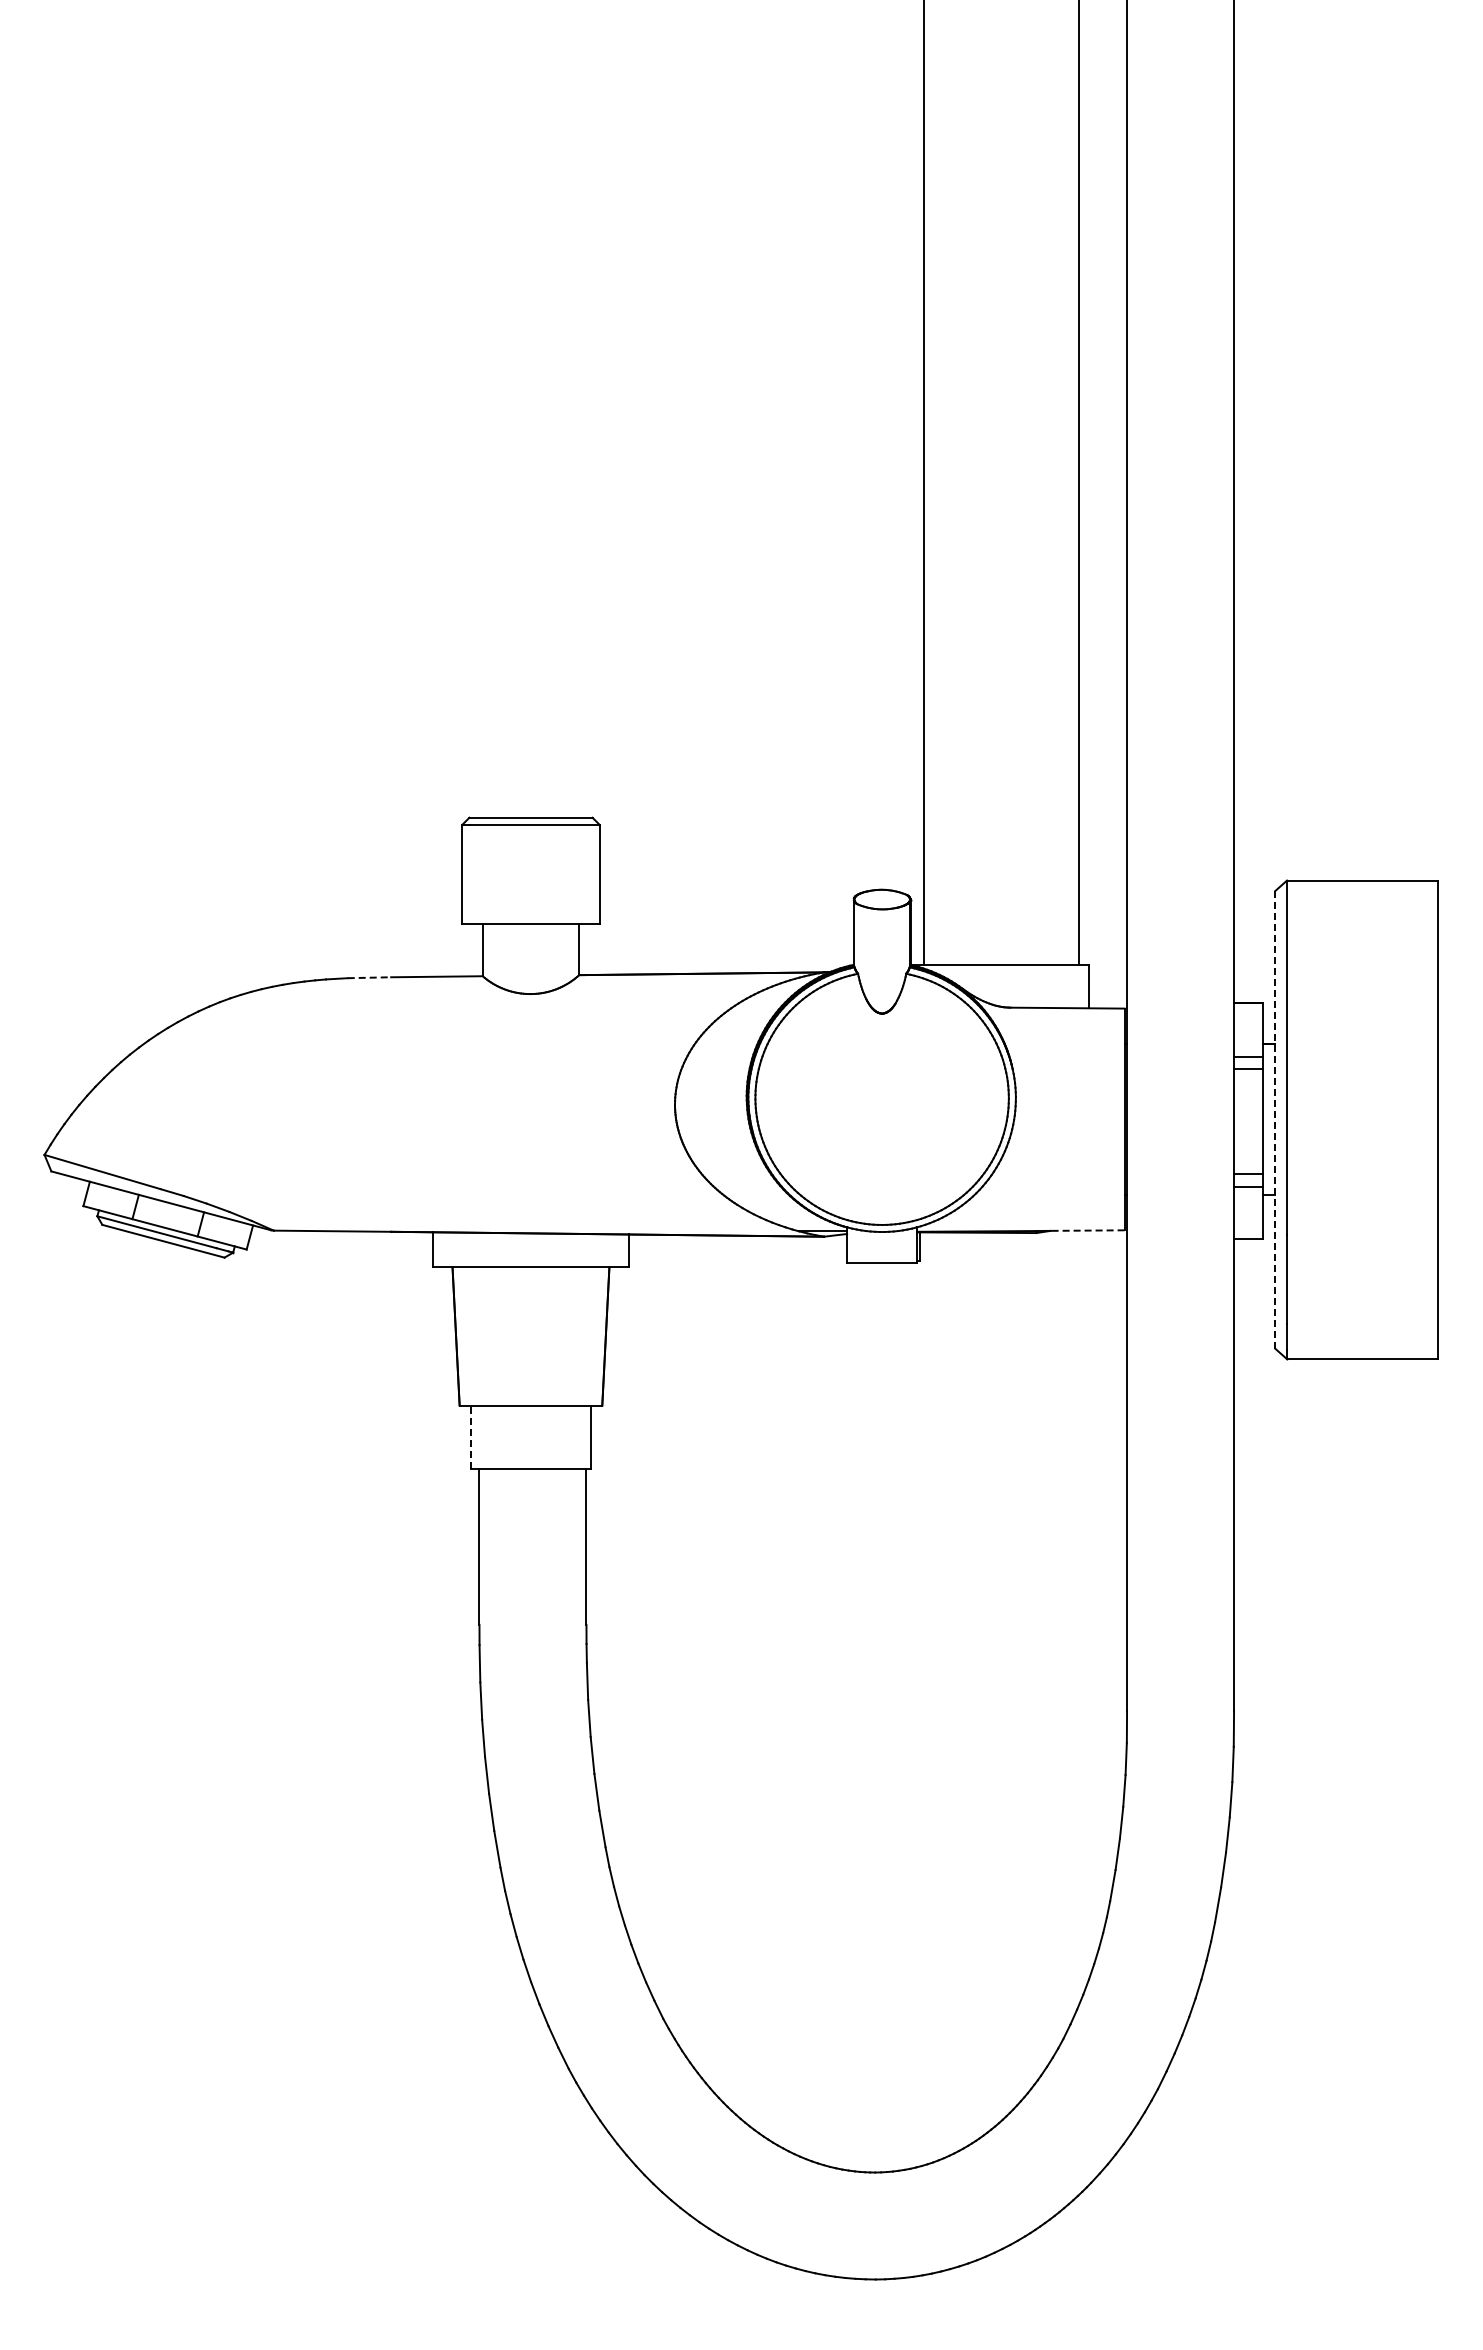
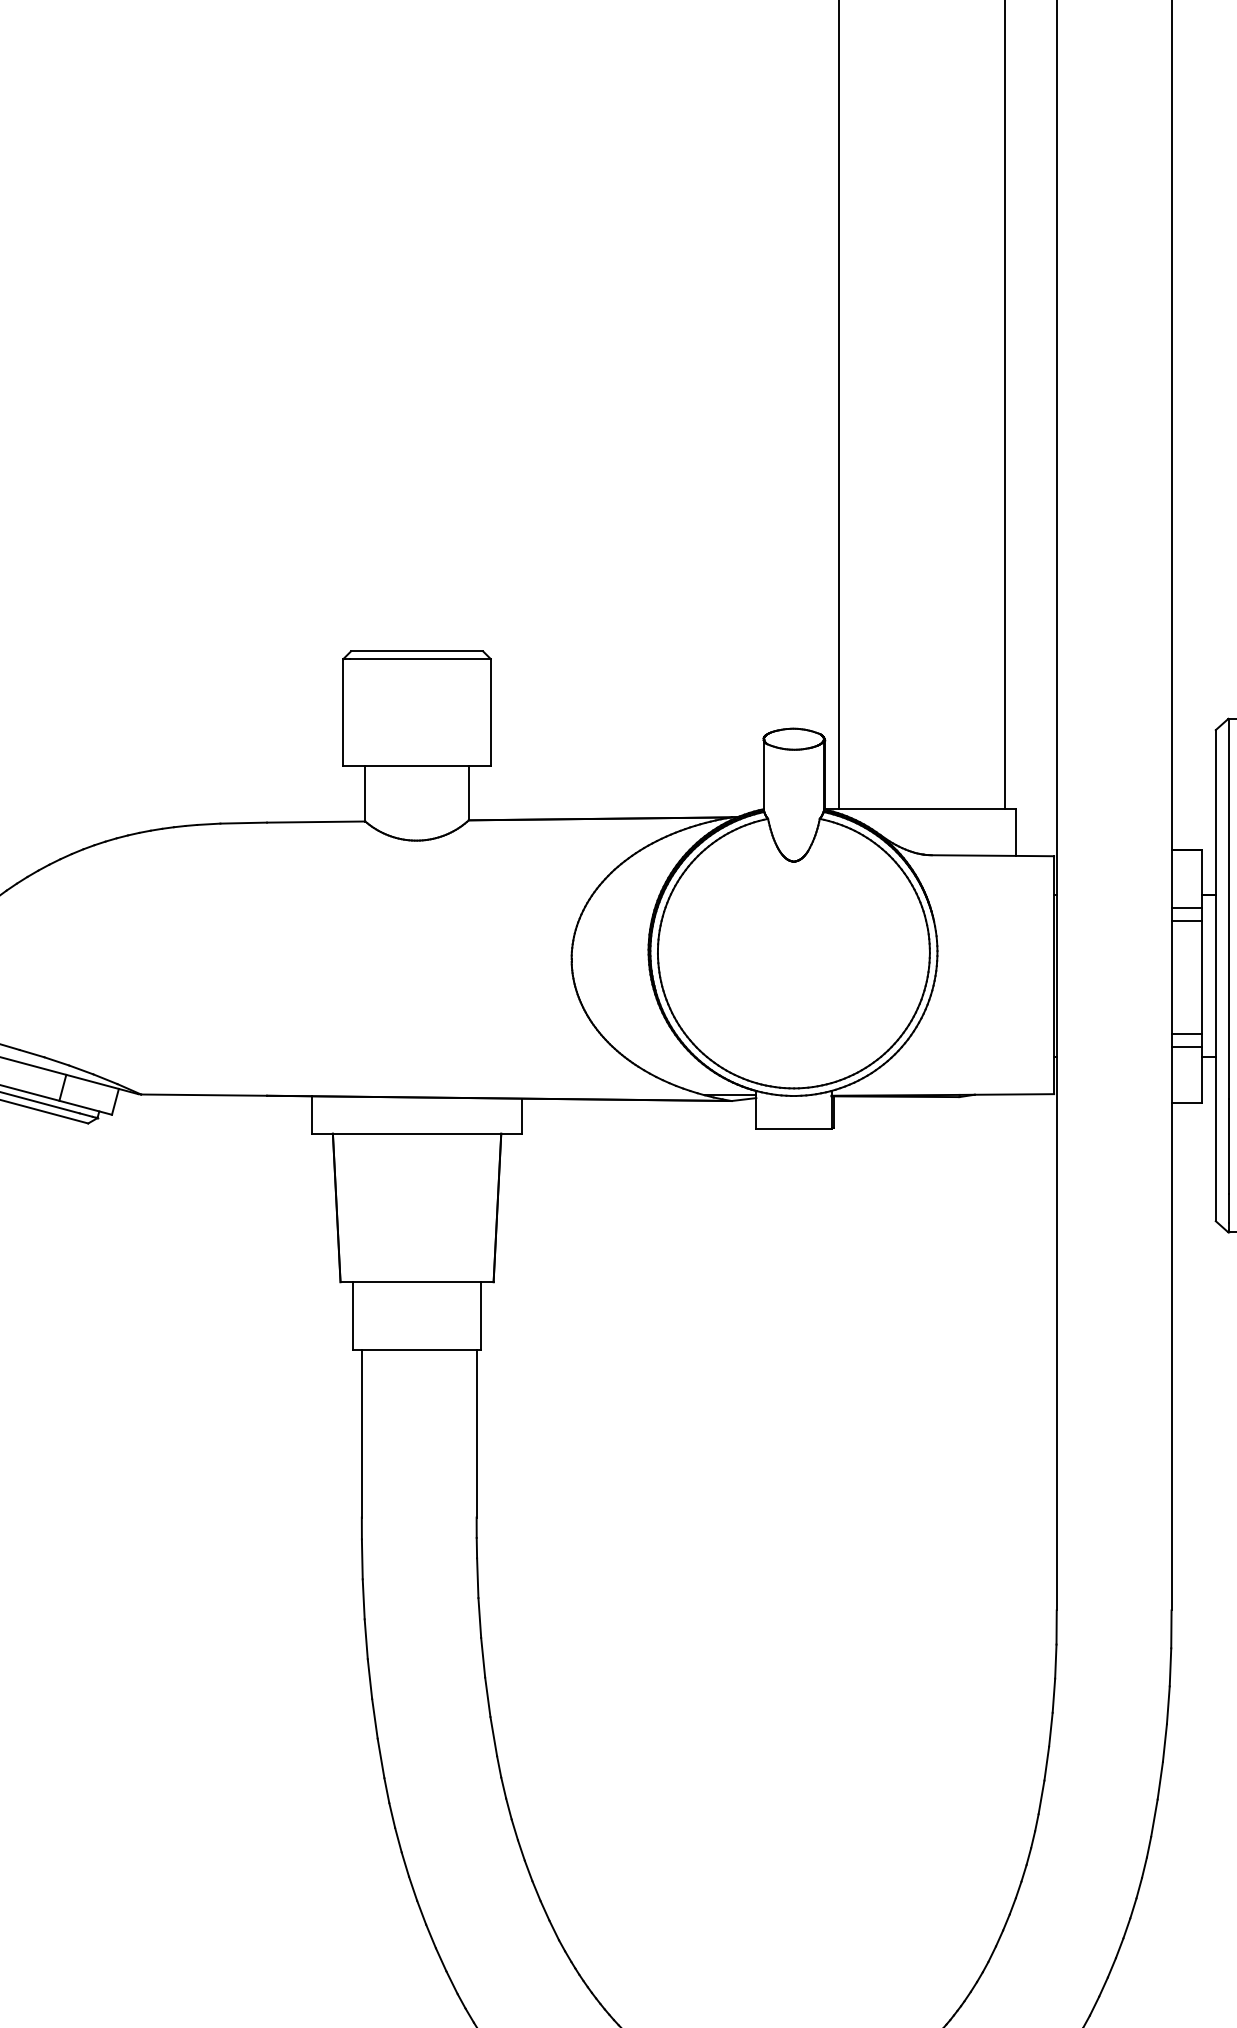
line: (369, 977) -> (243, 822), dashed -> solid
line: (1275, 1119) -> (1216, 975), dashed -> solid
line: (1087, 1230) -> (1014, 1094), dashed -> solid
line: (471, 1437) -> (353, 1316), dashed -> solid

